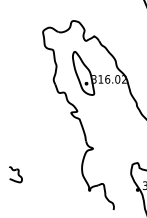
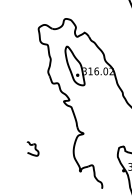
part: (15, 174) -> (32, 148), moved

